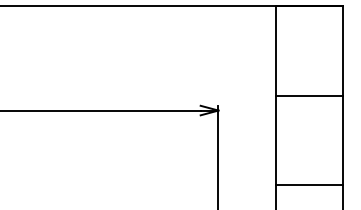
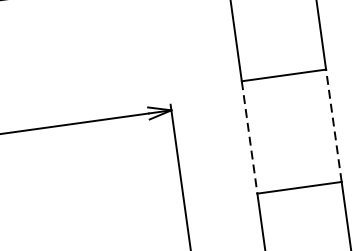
line: (276, 140) -> (249, 137), solid -> dashed
line: (343, 140) -> (334, 126), solid -> dashed

